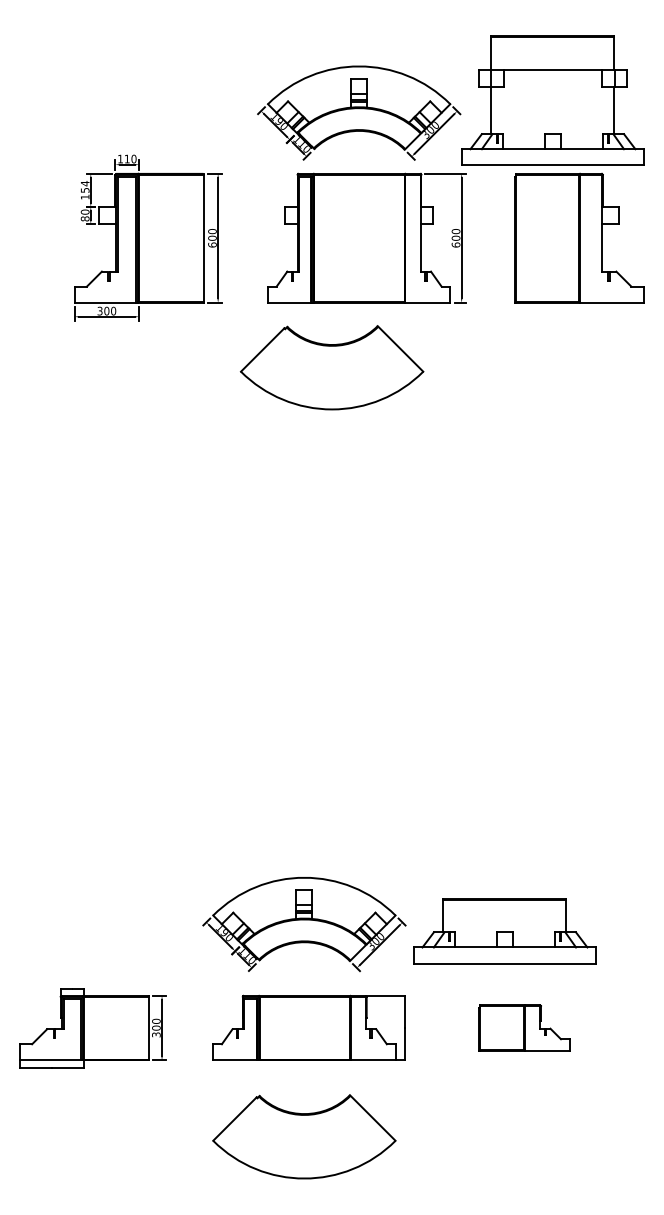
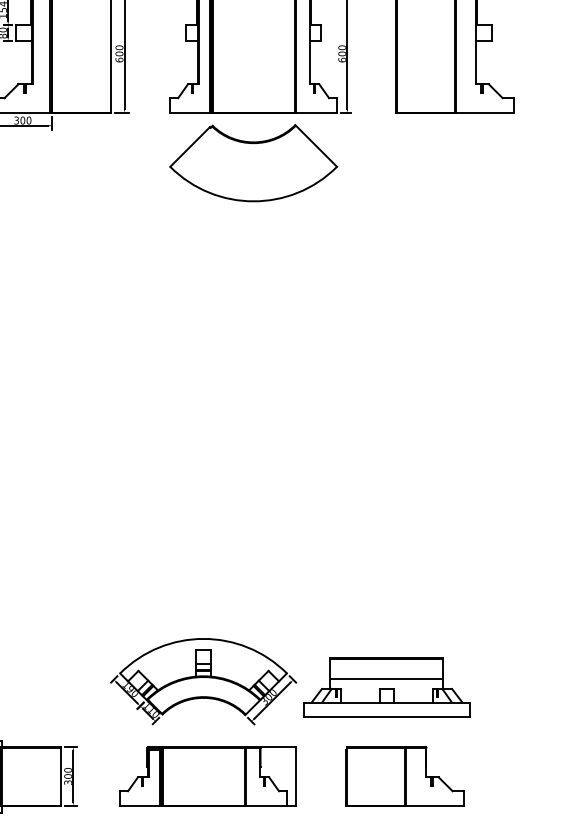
part: (331, 367) -> (253, 162), moved
line: (504, 921) -> (386, 678), added
part: (524, 1027) -> (404, 775), size x1.43

